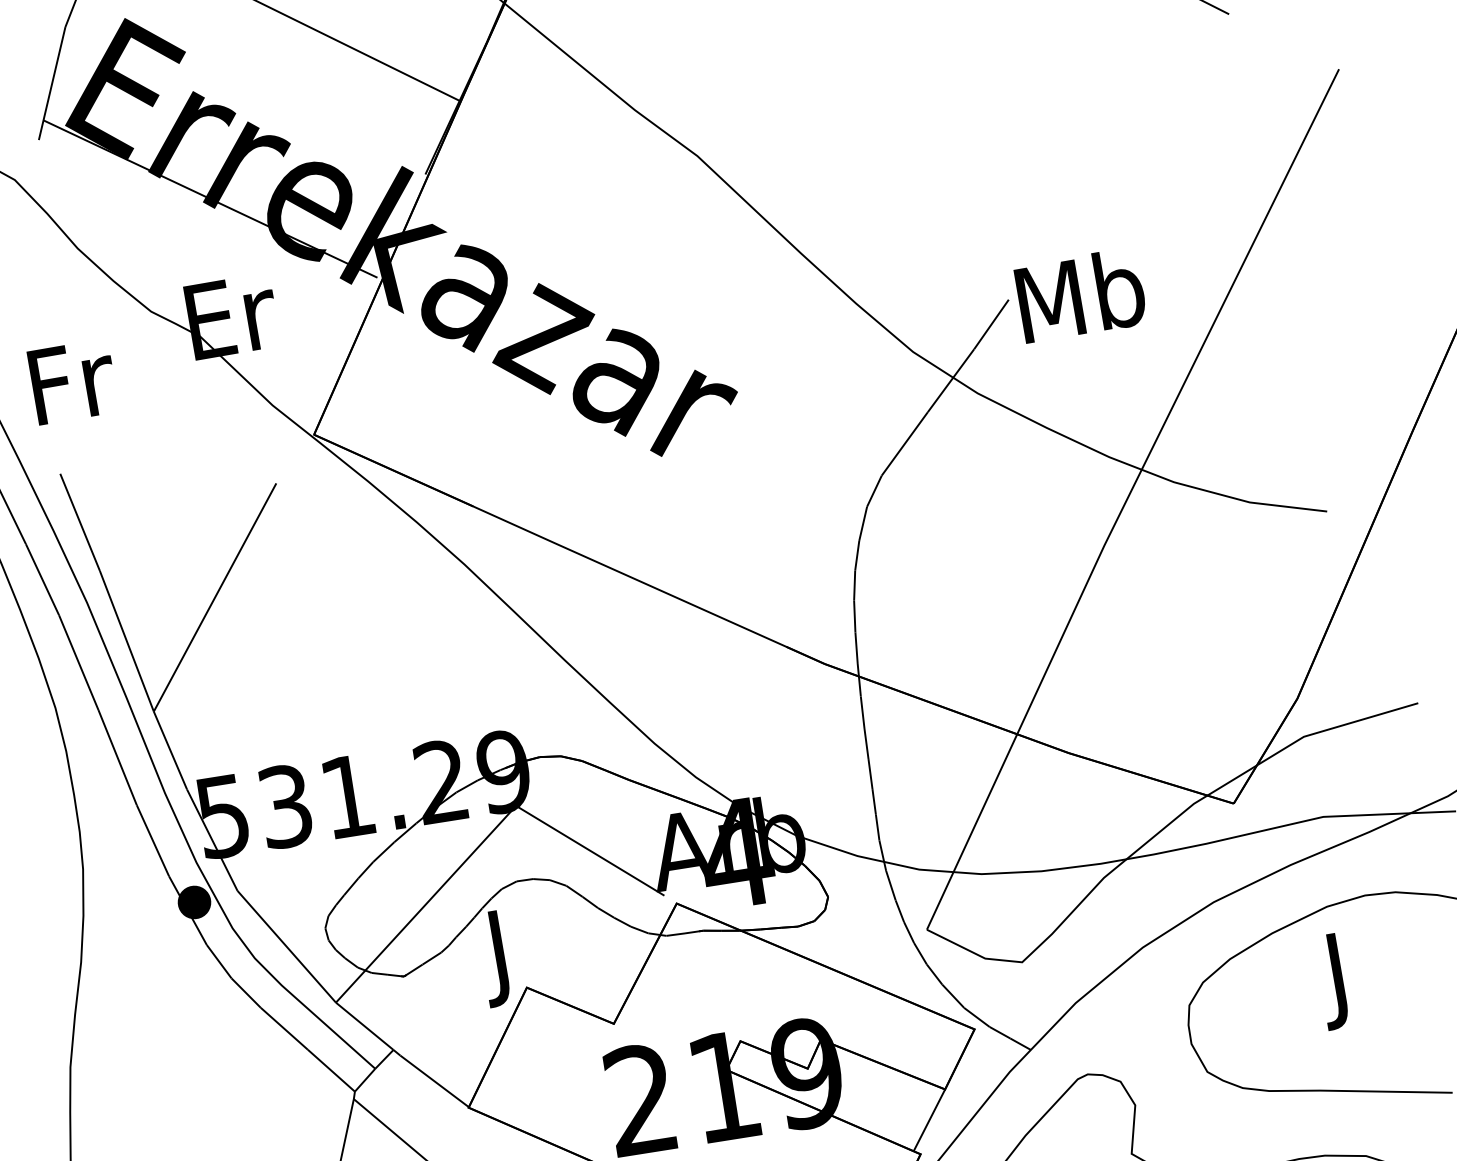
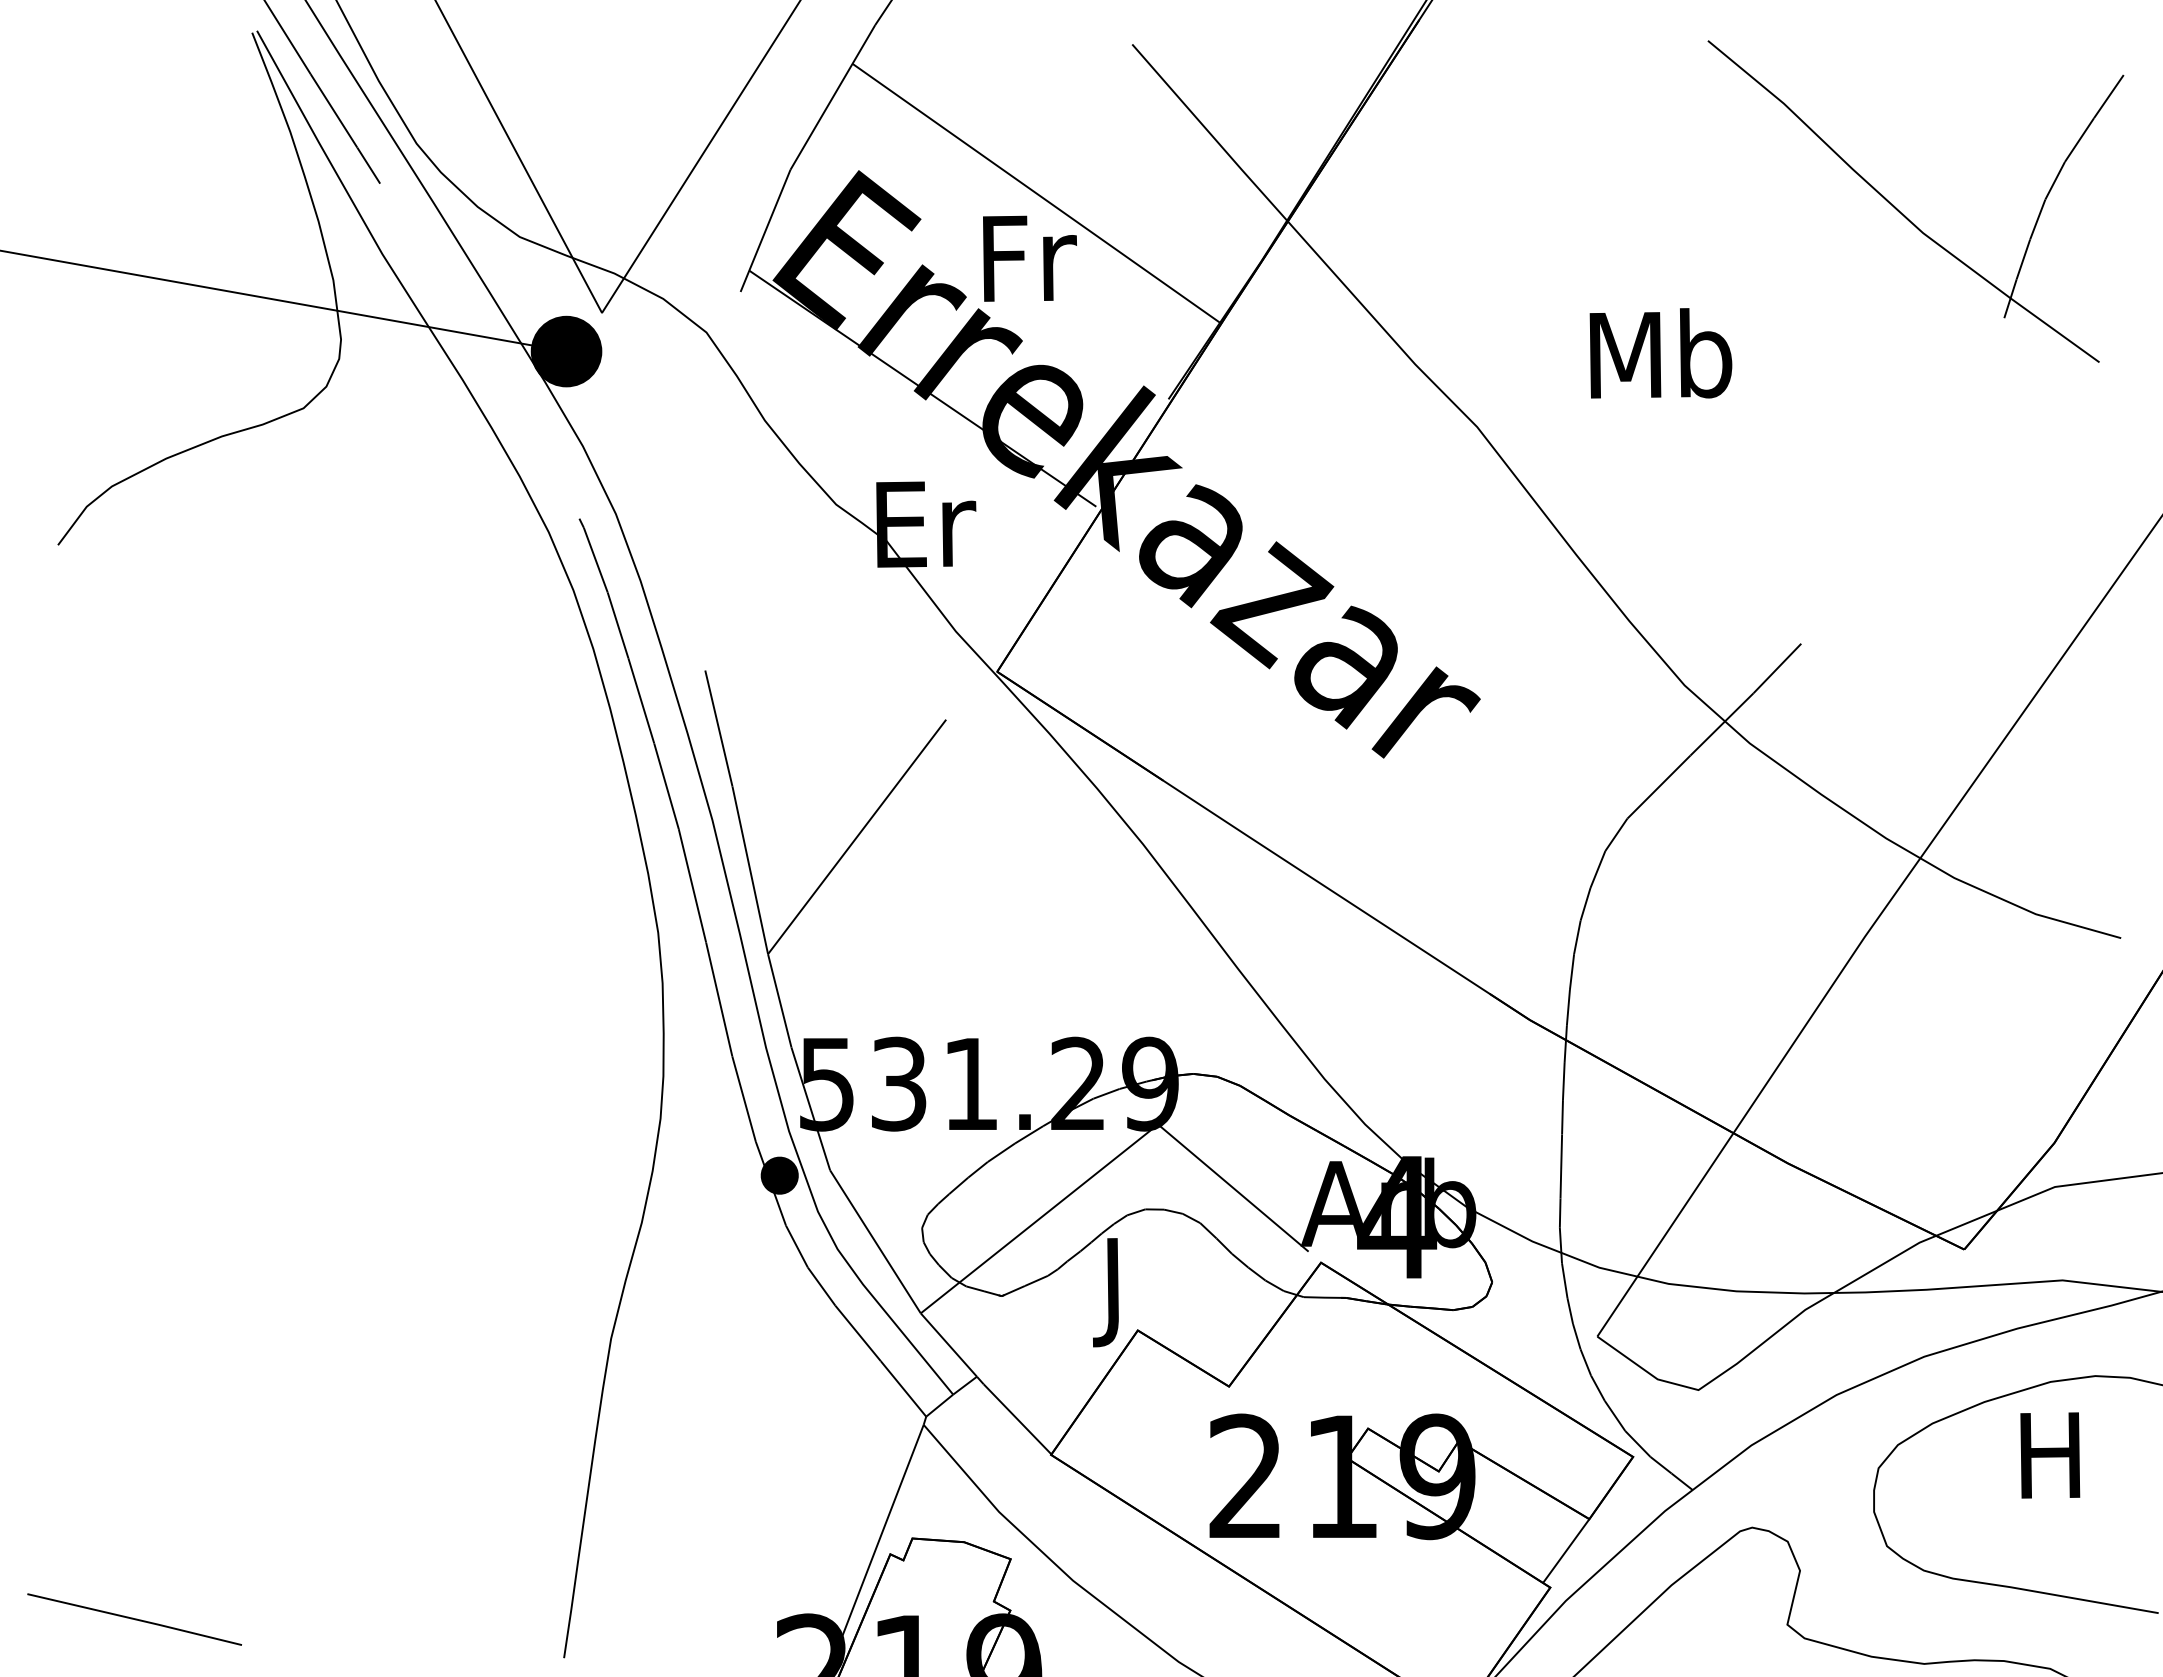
text: (1080, 295) -> (1660, 353), moved
text: (72, 381) -> (1029, 258), moved
text: (1338, 980) -> (2050, 1466), J -> H

